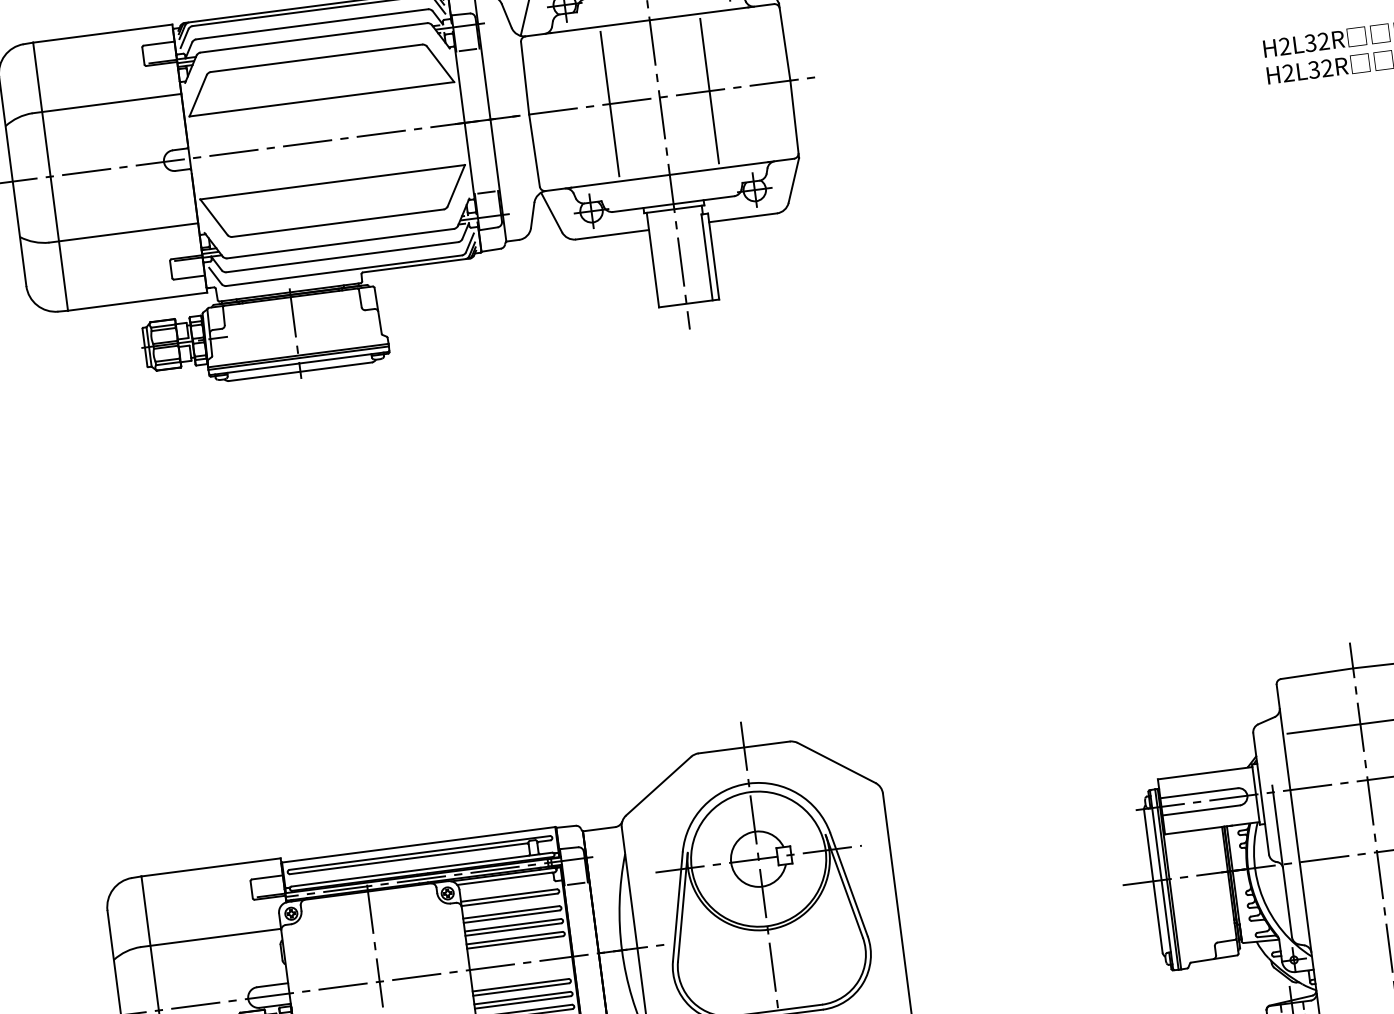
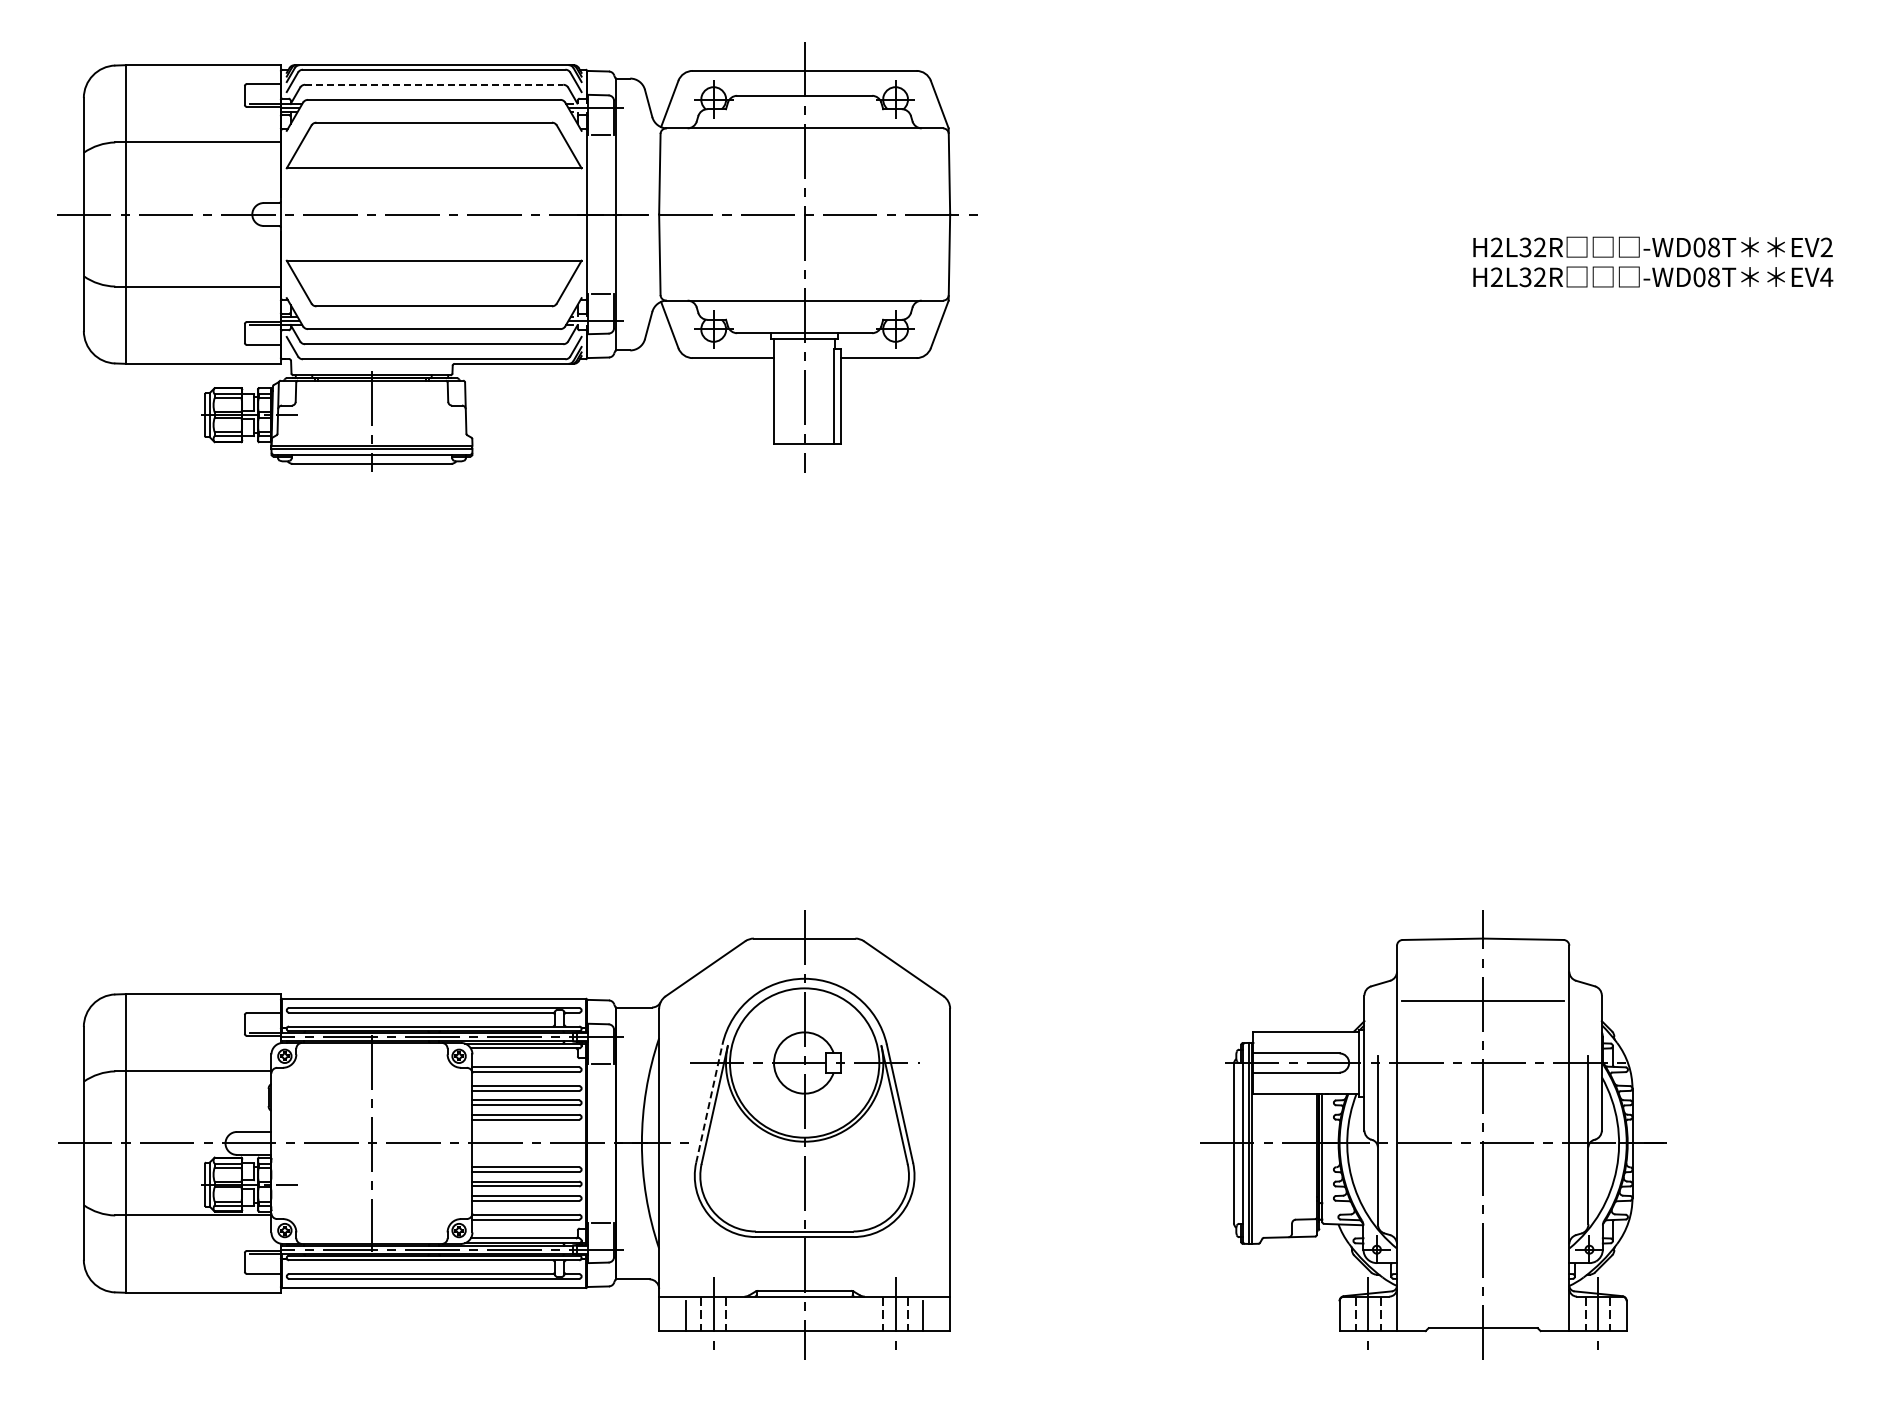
line: (312, 24) -> (434, 84), solid -> dashed
line: (709, 91) -> (860, 214), removed
line: (610, 103) -> (749, 214), removed
line: (677, 906) -> (709, 1103), solid -> dashed

